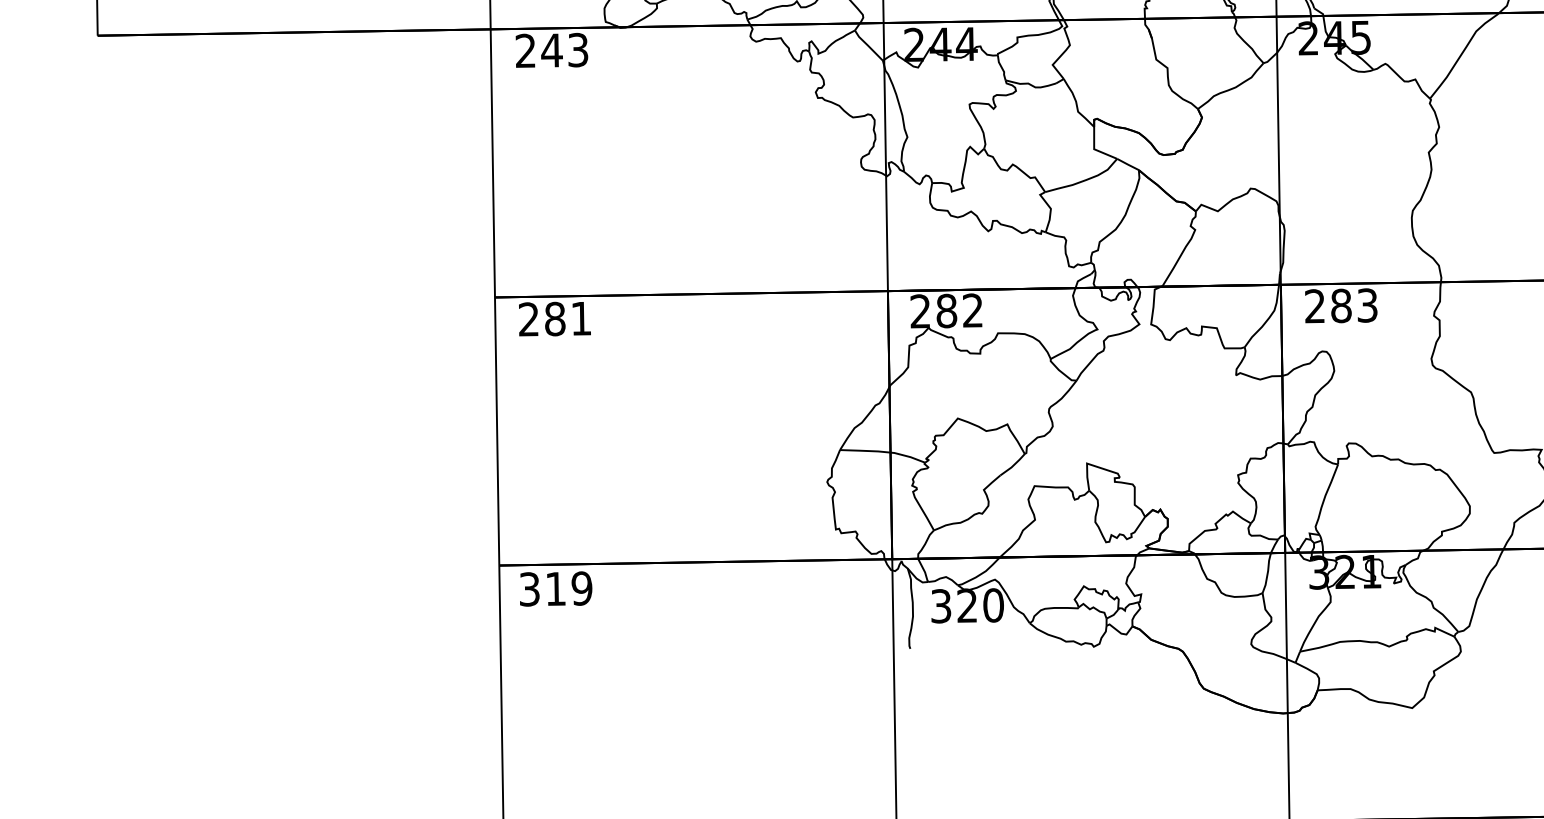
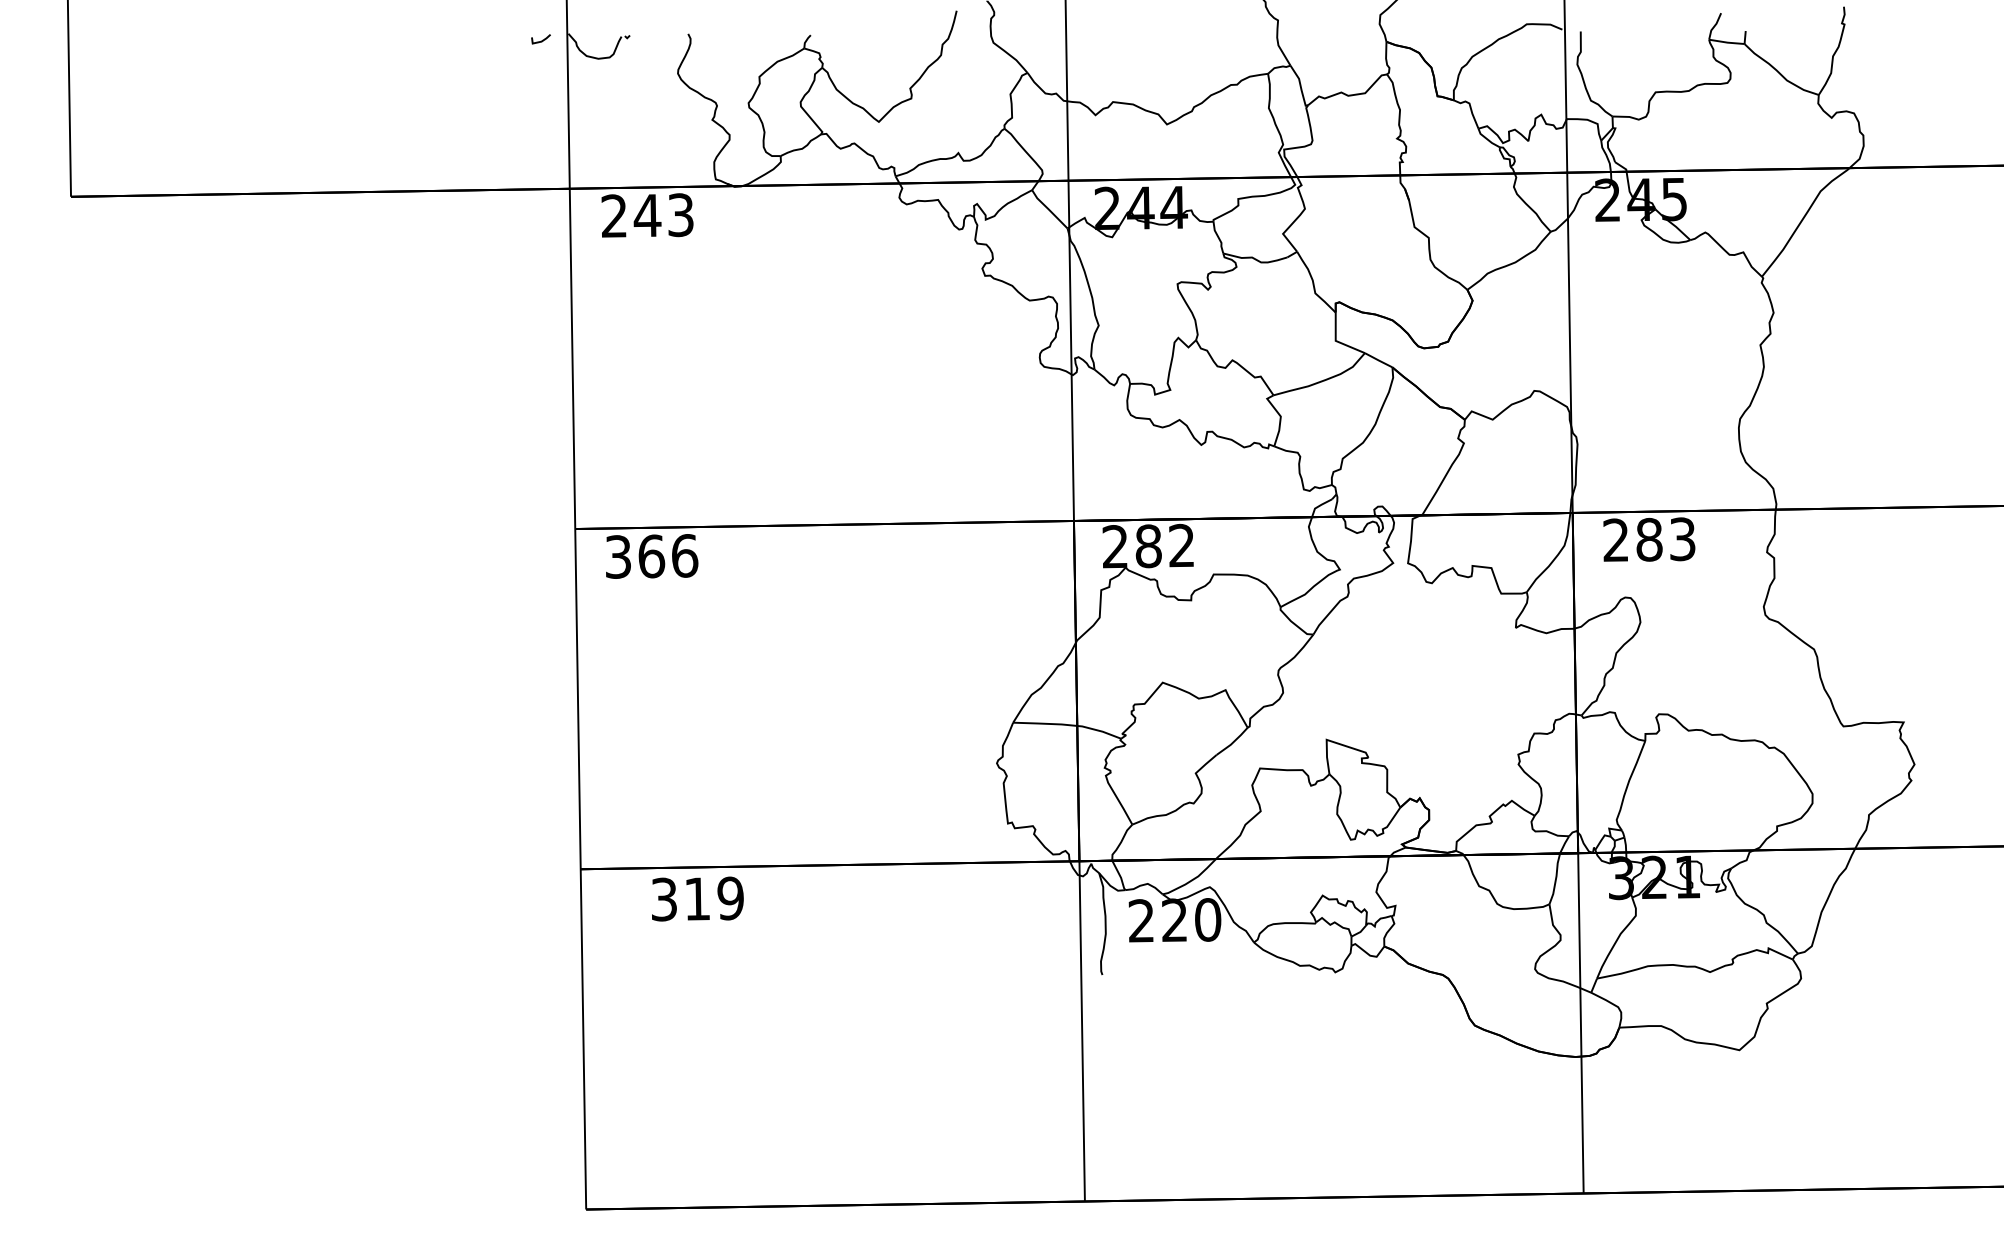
text: (555, 319) -> (651, 556), 281 -> 366
text: (555, 588) -> (697, 898), moved
text: (941, 605) -> (1141, 920), 320 -> 220

